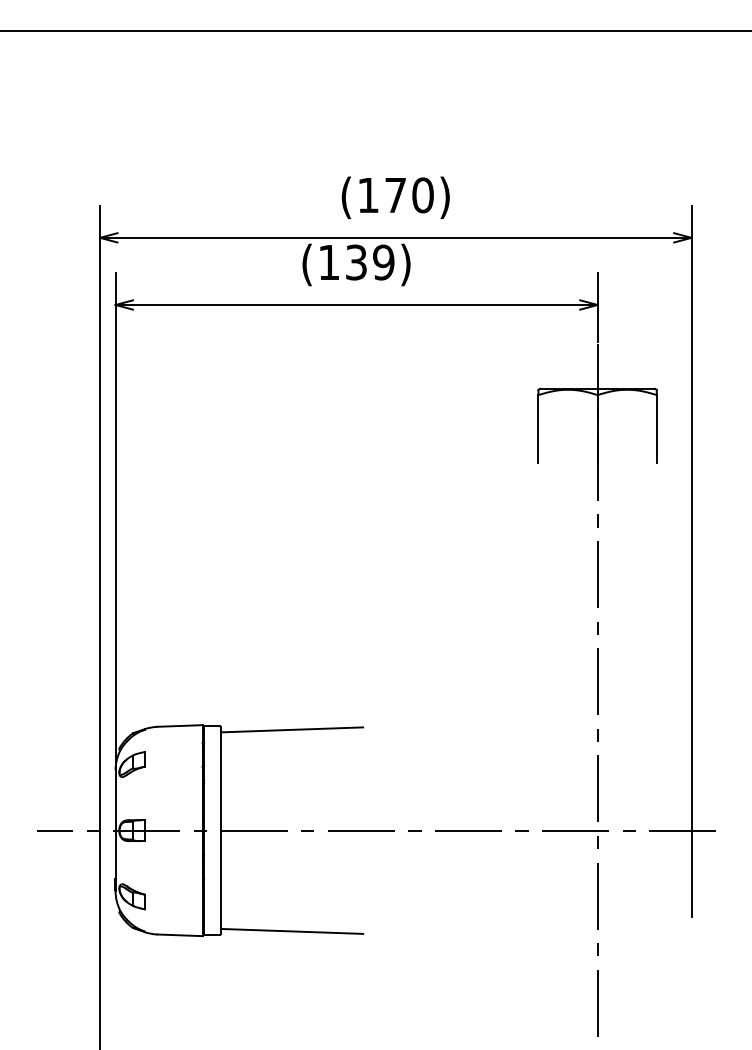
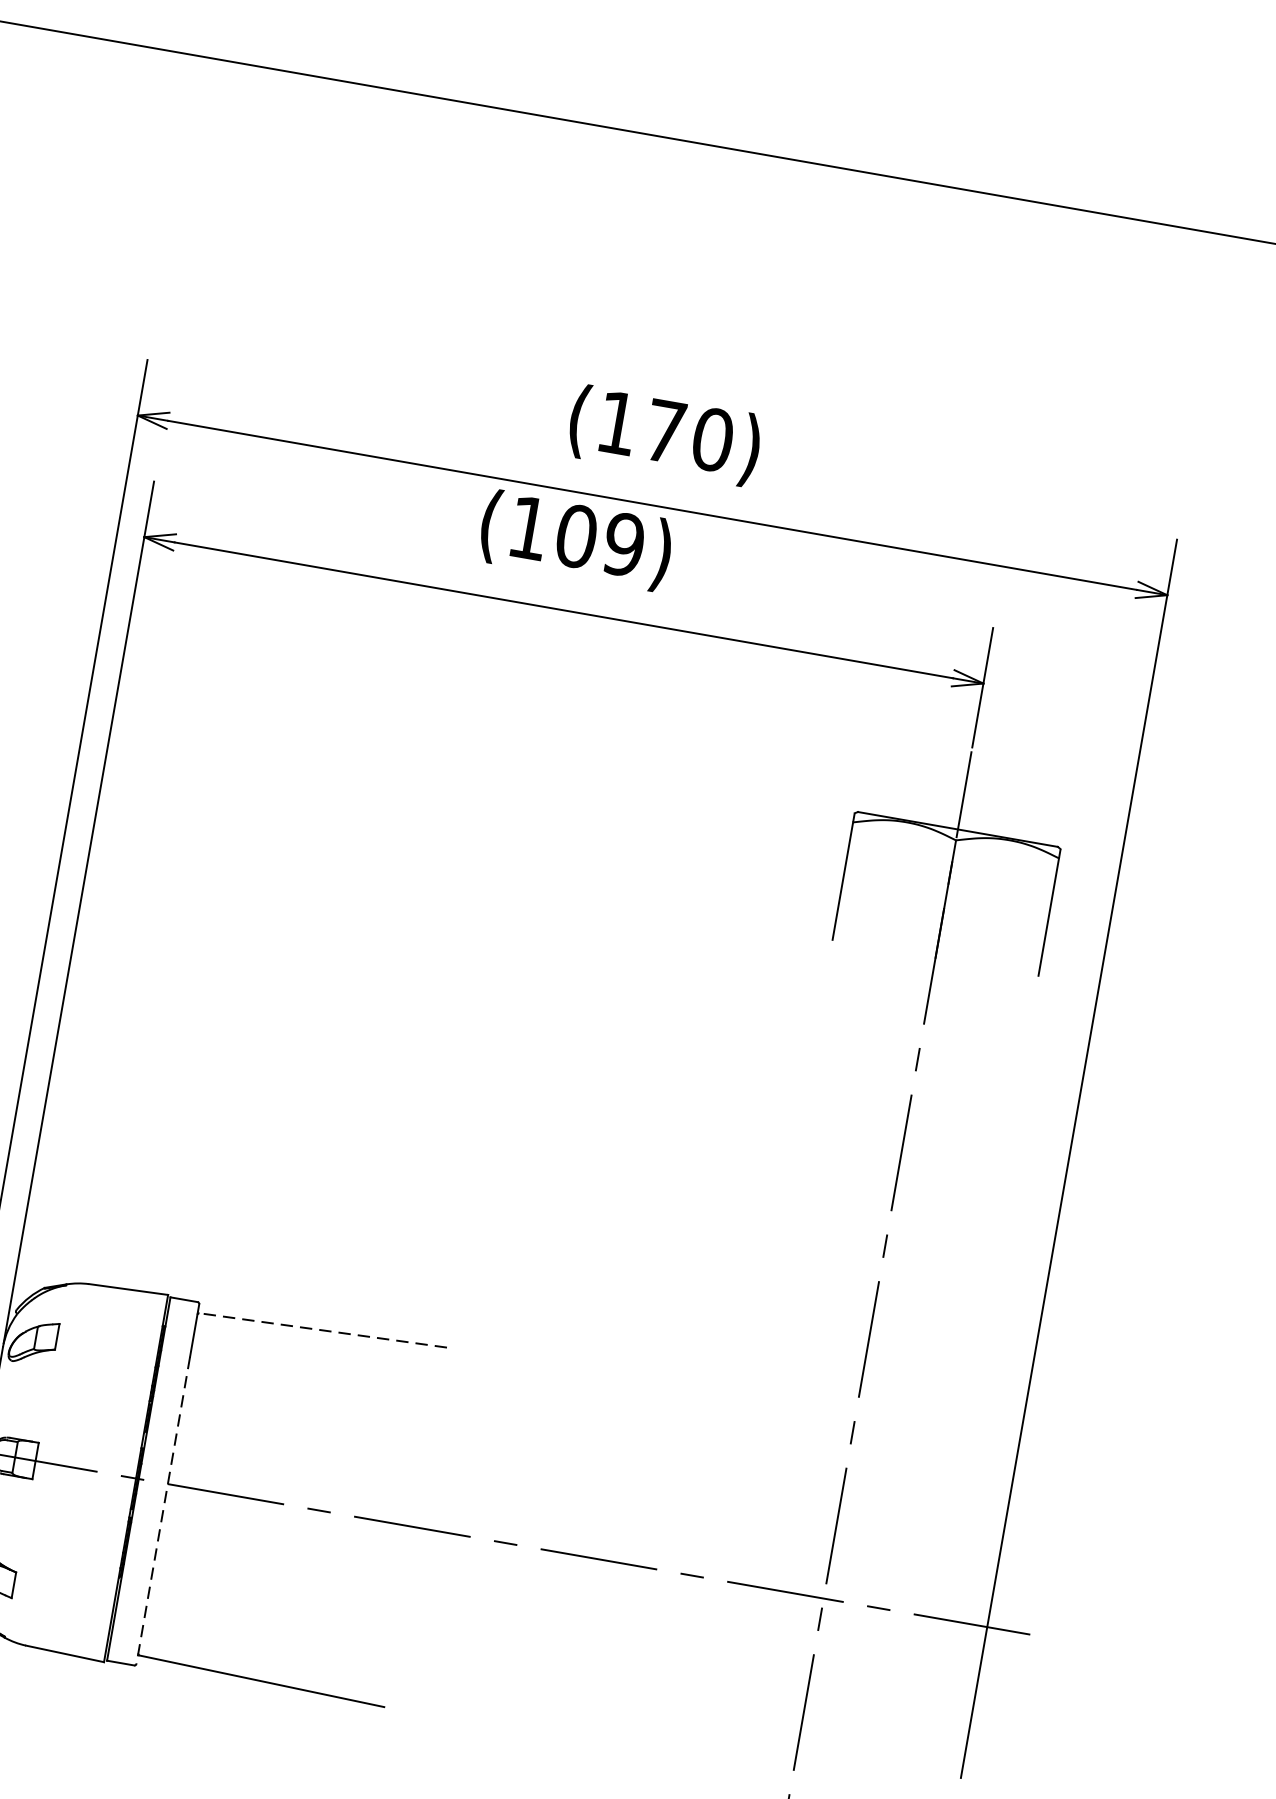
text: (356, 262) -> (576, 536), (139) -> (109)
line: (292, 729) -> (323, 1329), solid -> dashed
line: (220, 846) -> (162, 1511), solid -> dashed

